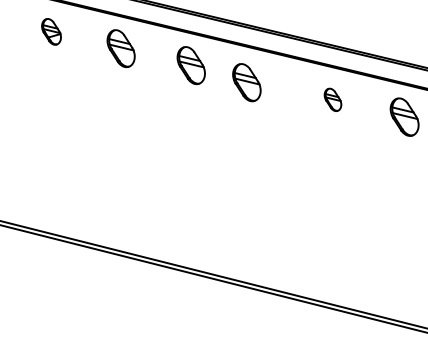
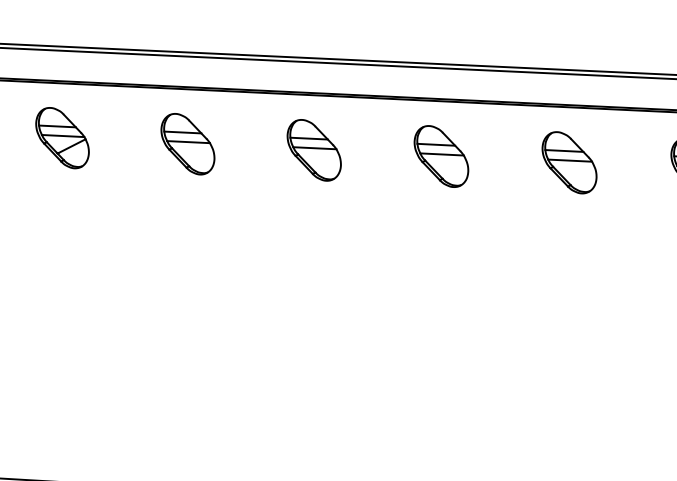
part: (51, 31) -> (62, 137), size x1.43
part: (246, 82) -> (440, 156), moved
part: (332, 99) -> (568, 162), size x1.67

